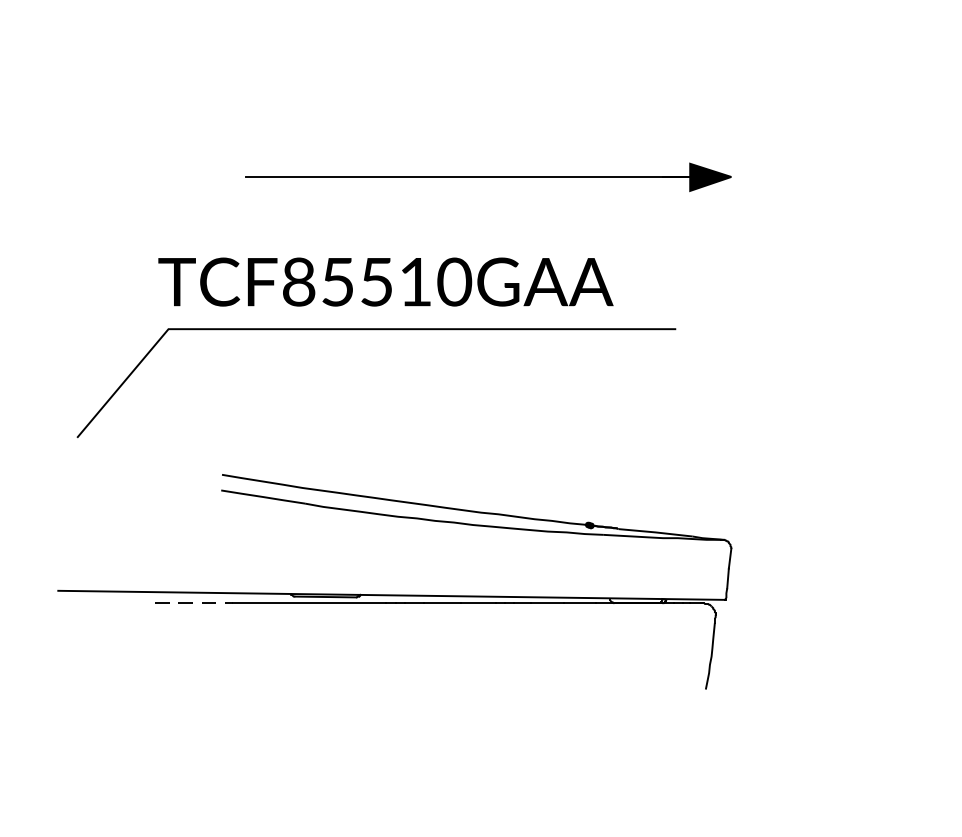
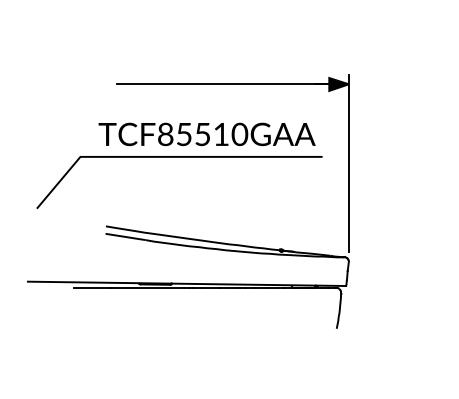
text: (384, 282) -> (206, 134), moved
line: (730, 343) -> (348, 163), added
line: (195, 603) -> (93, 287), dashed -> solid

